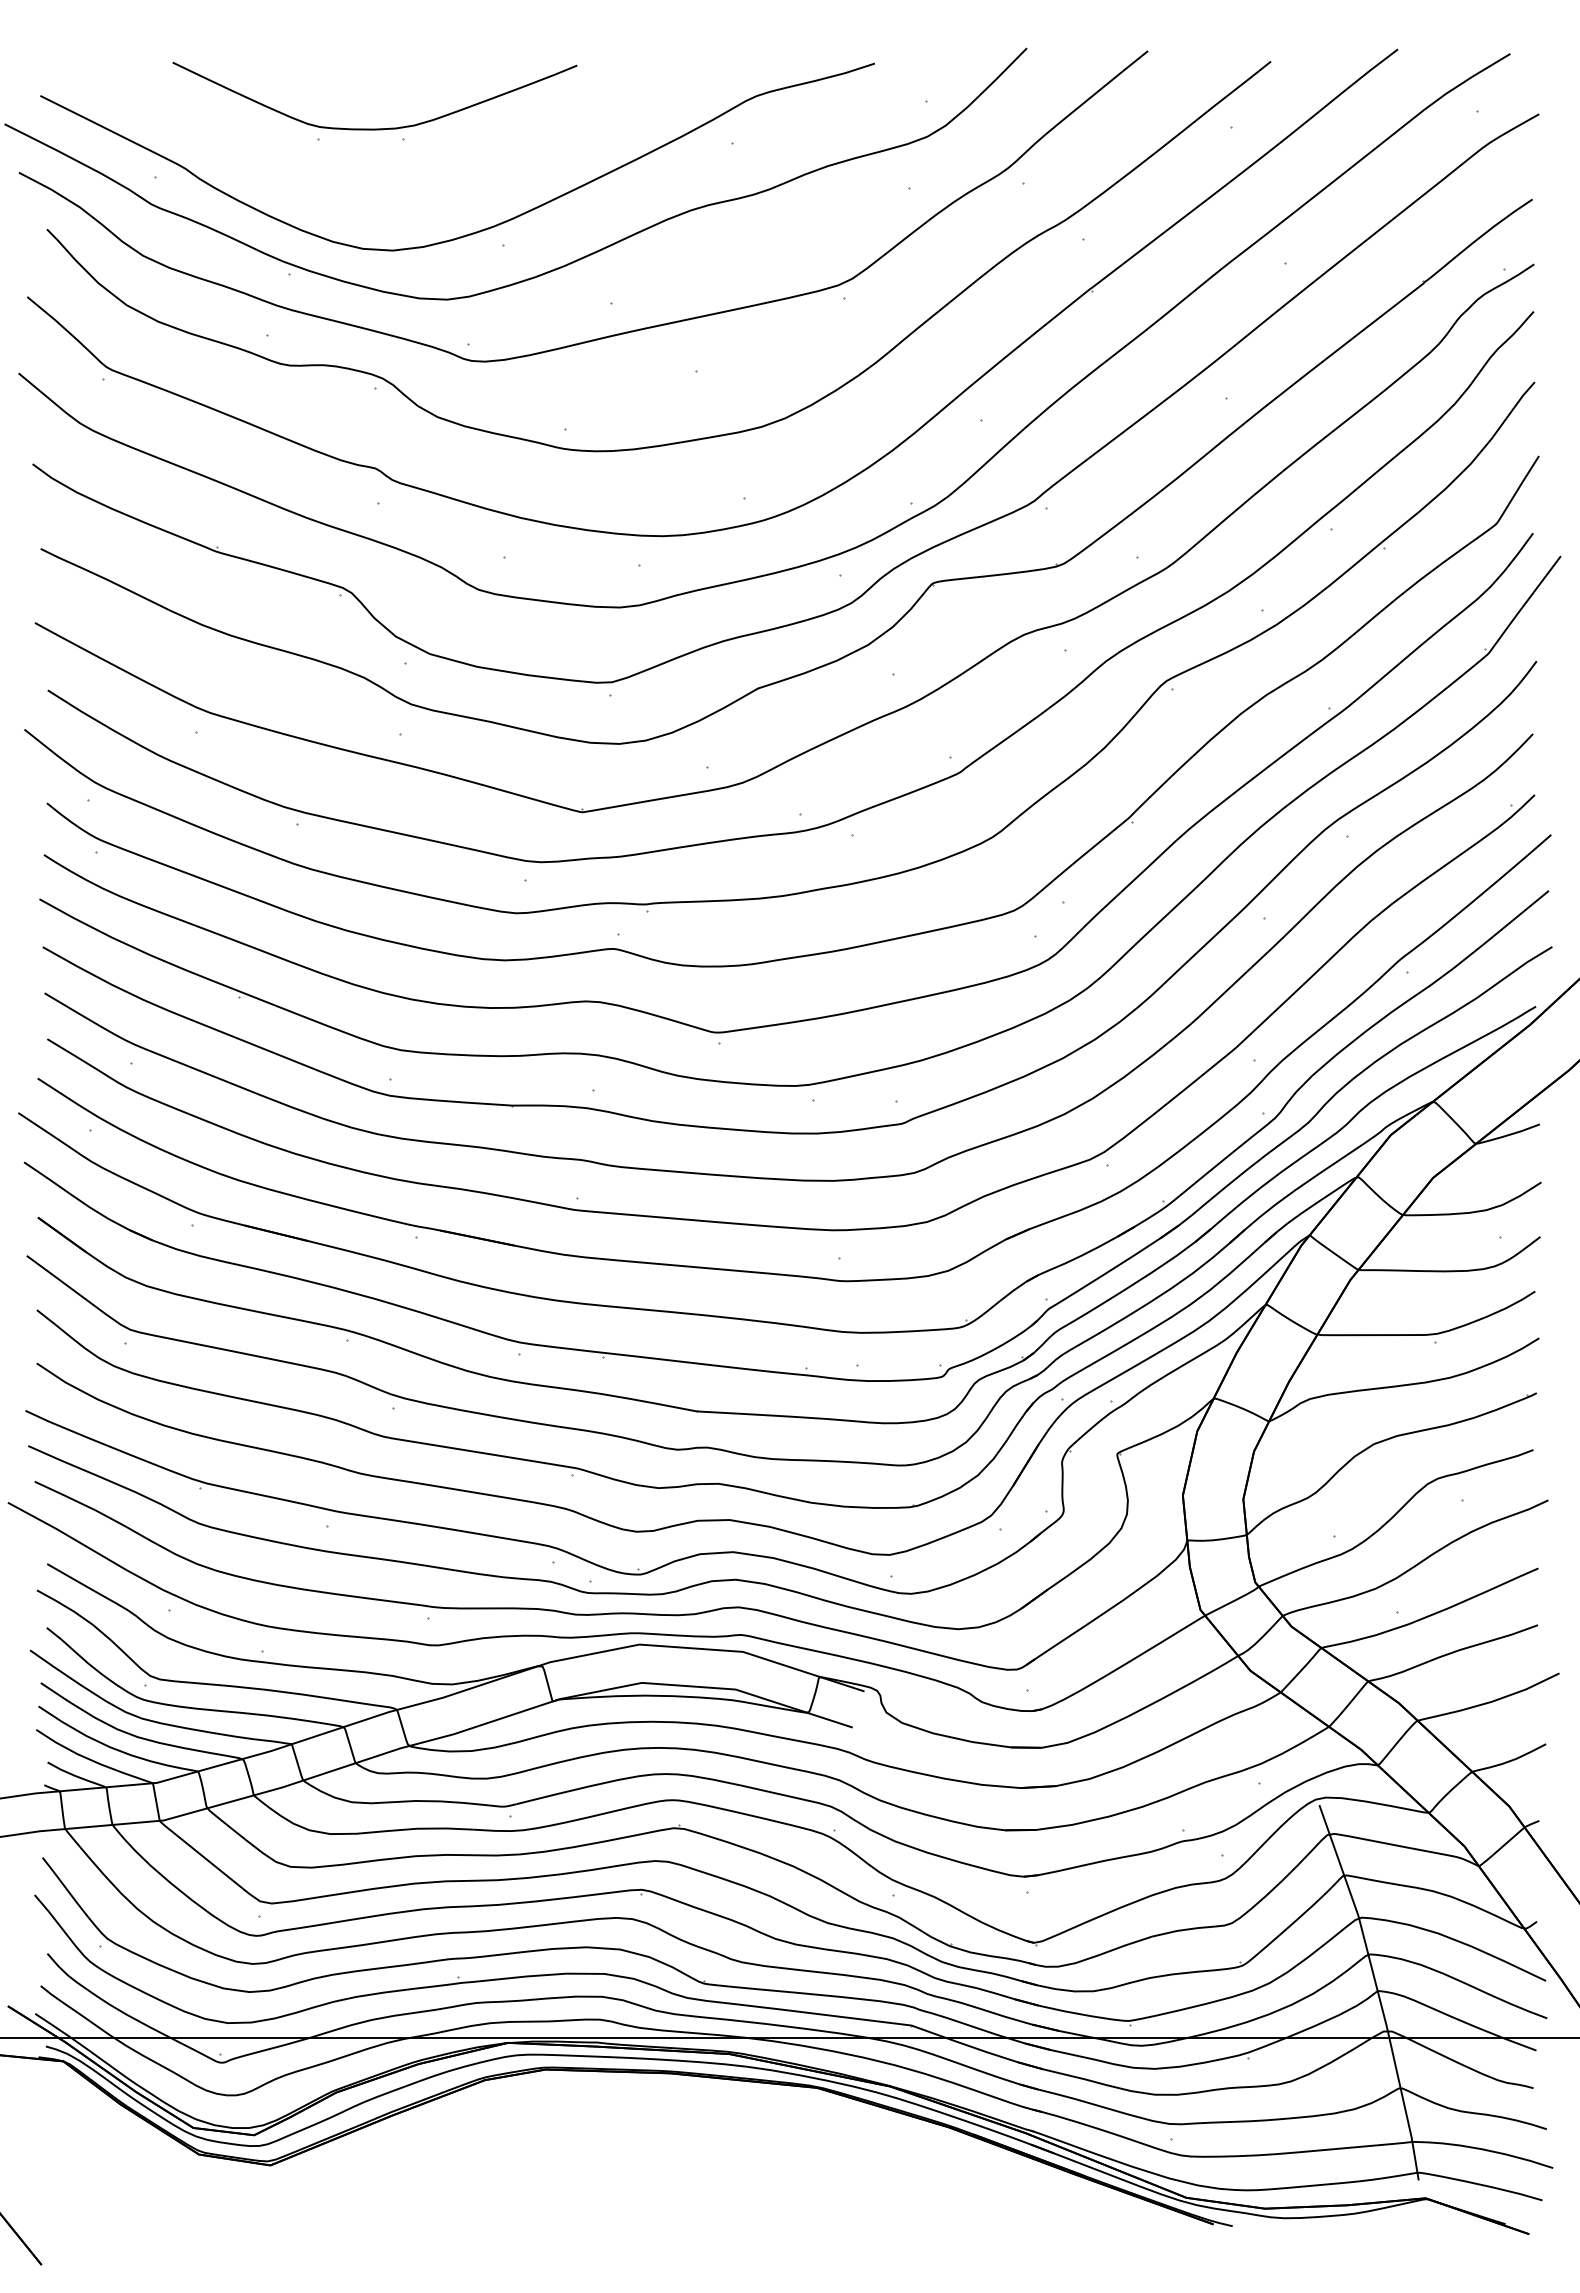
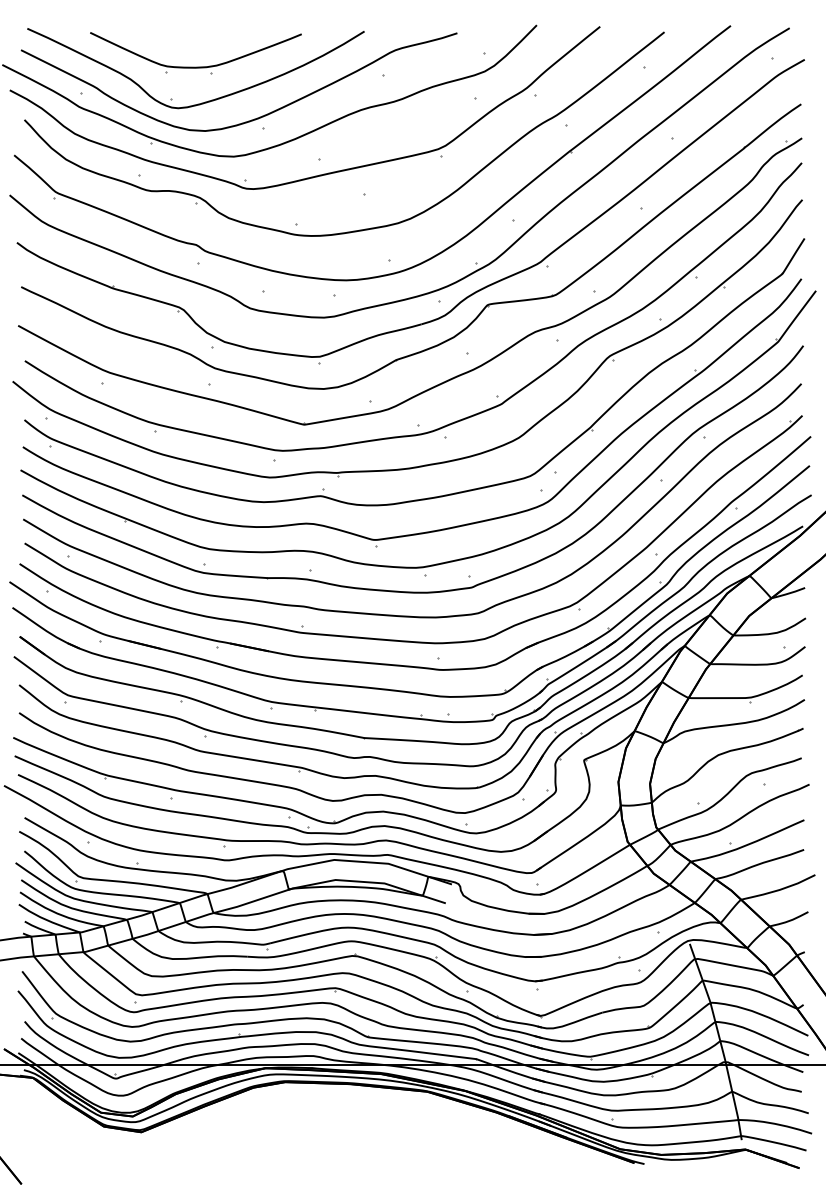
part: (393, 194) -> (205, 101), added

